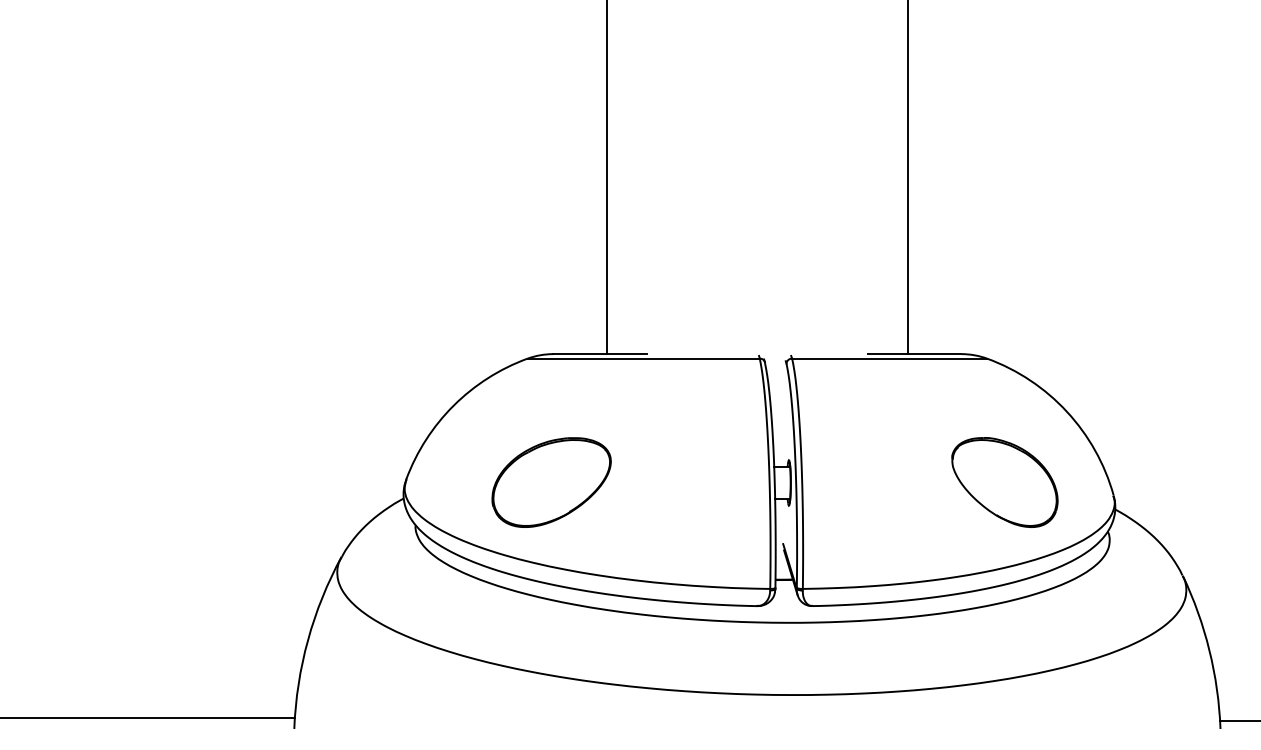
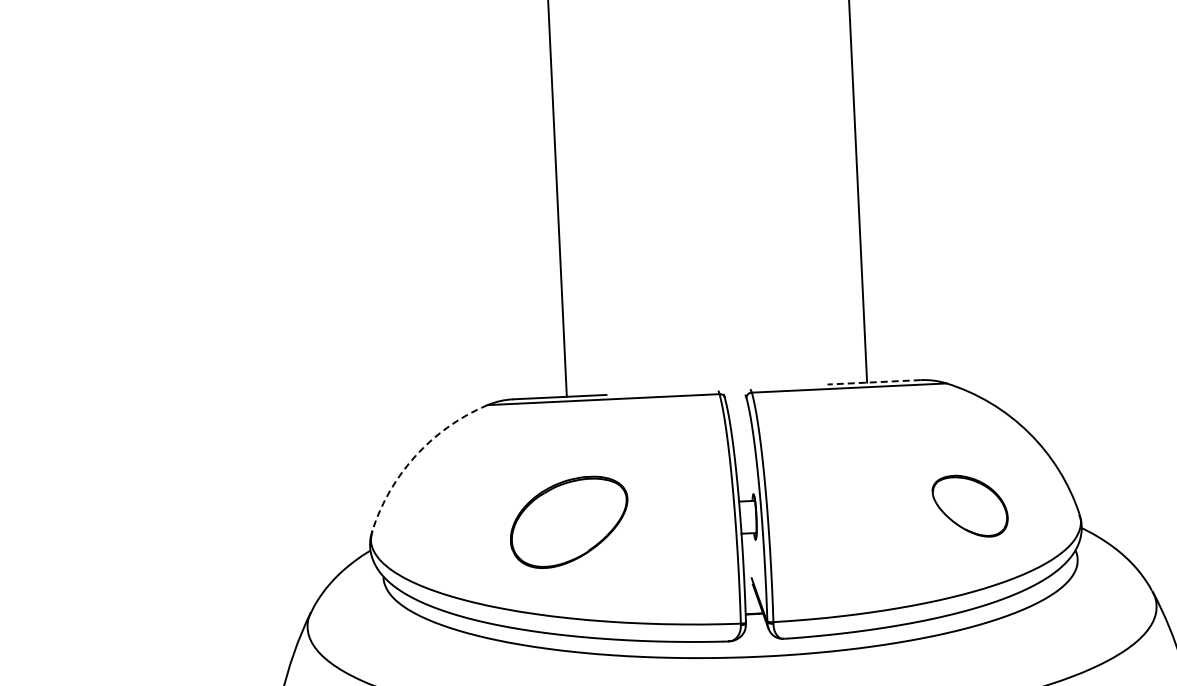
line: (914, 354) -> (873, 382), solid -> dashed
arc: (453, 405) -> (415, 455), solid -> dashed
part: (551, 482) -> (569, 522), moved
part: (1004, 482) -> (969, 506), size x0.7

